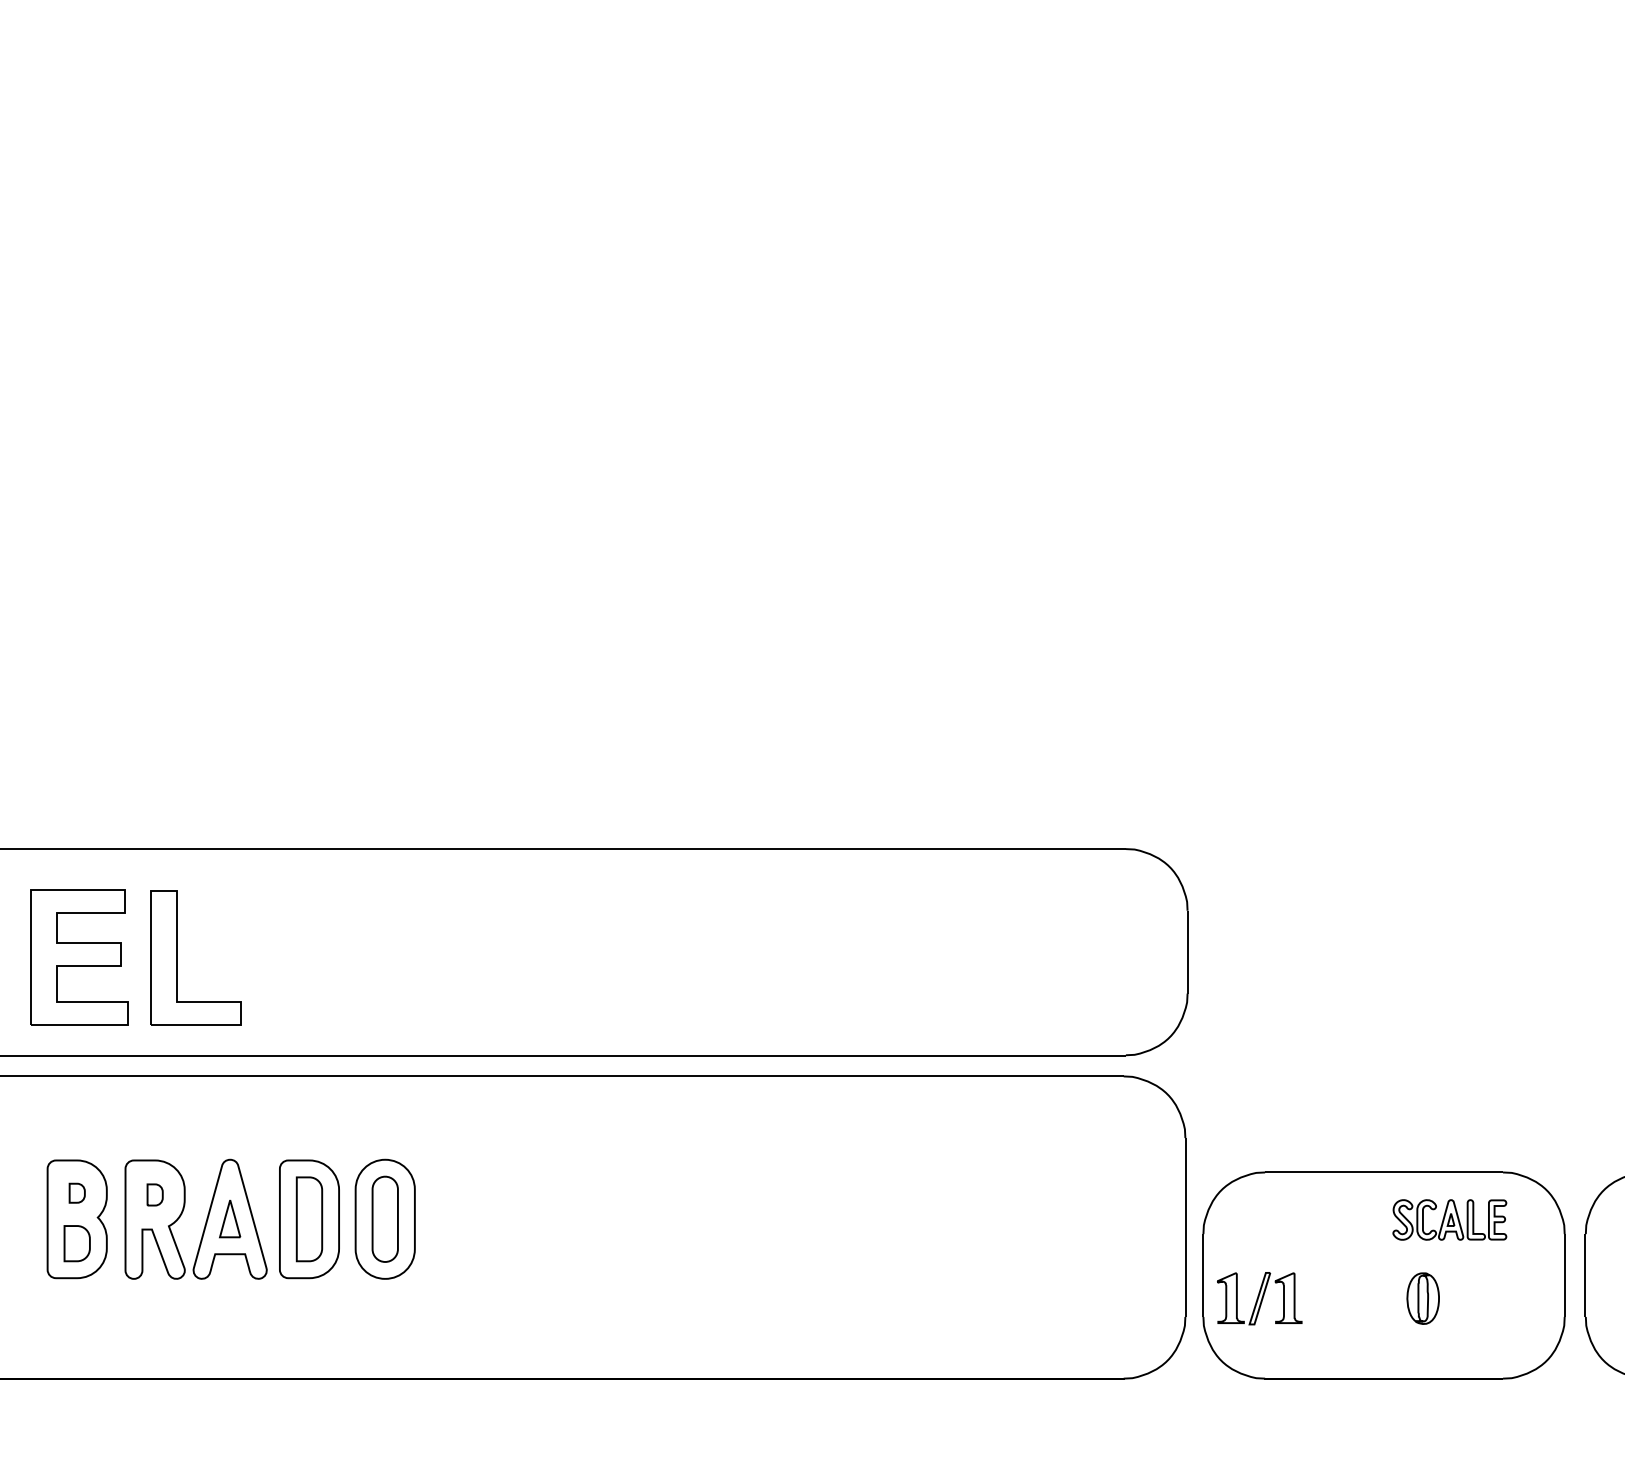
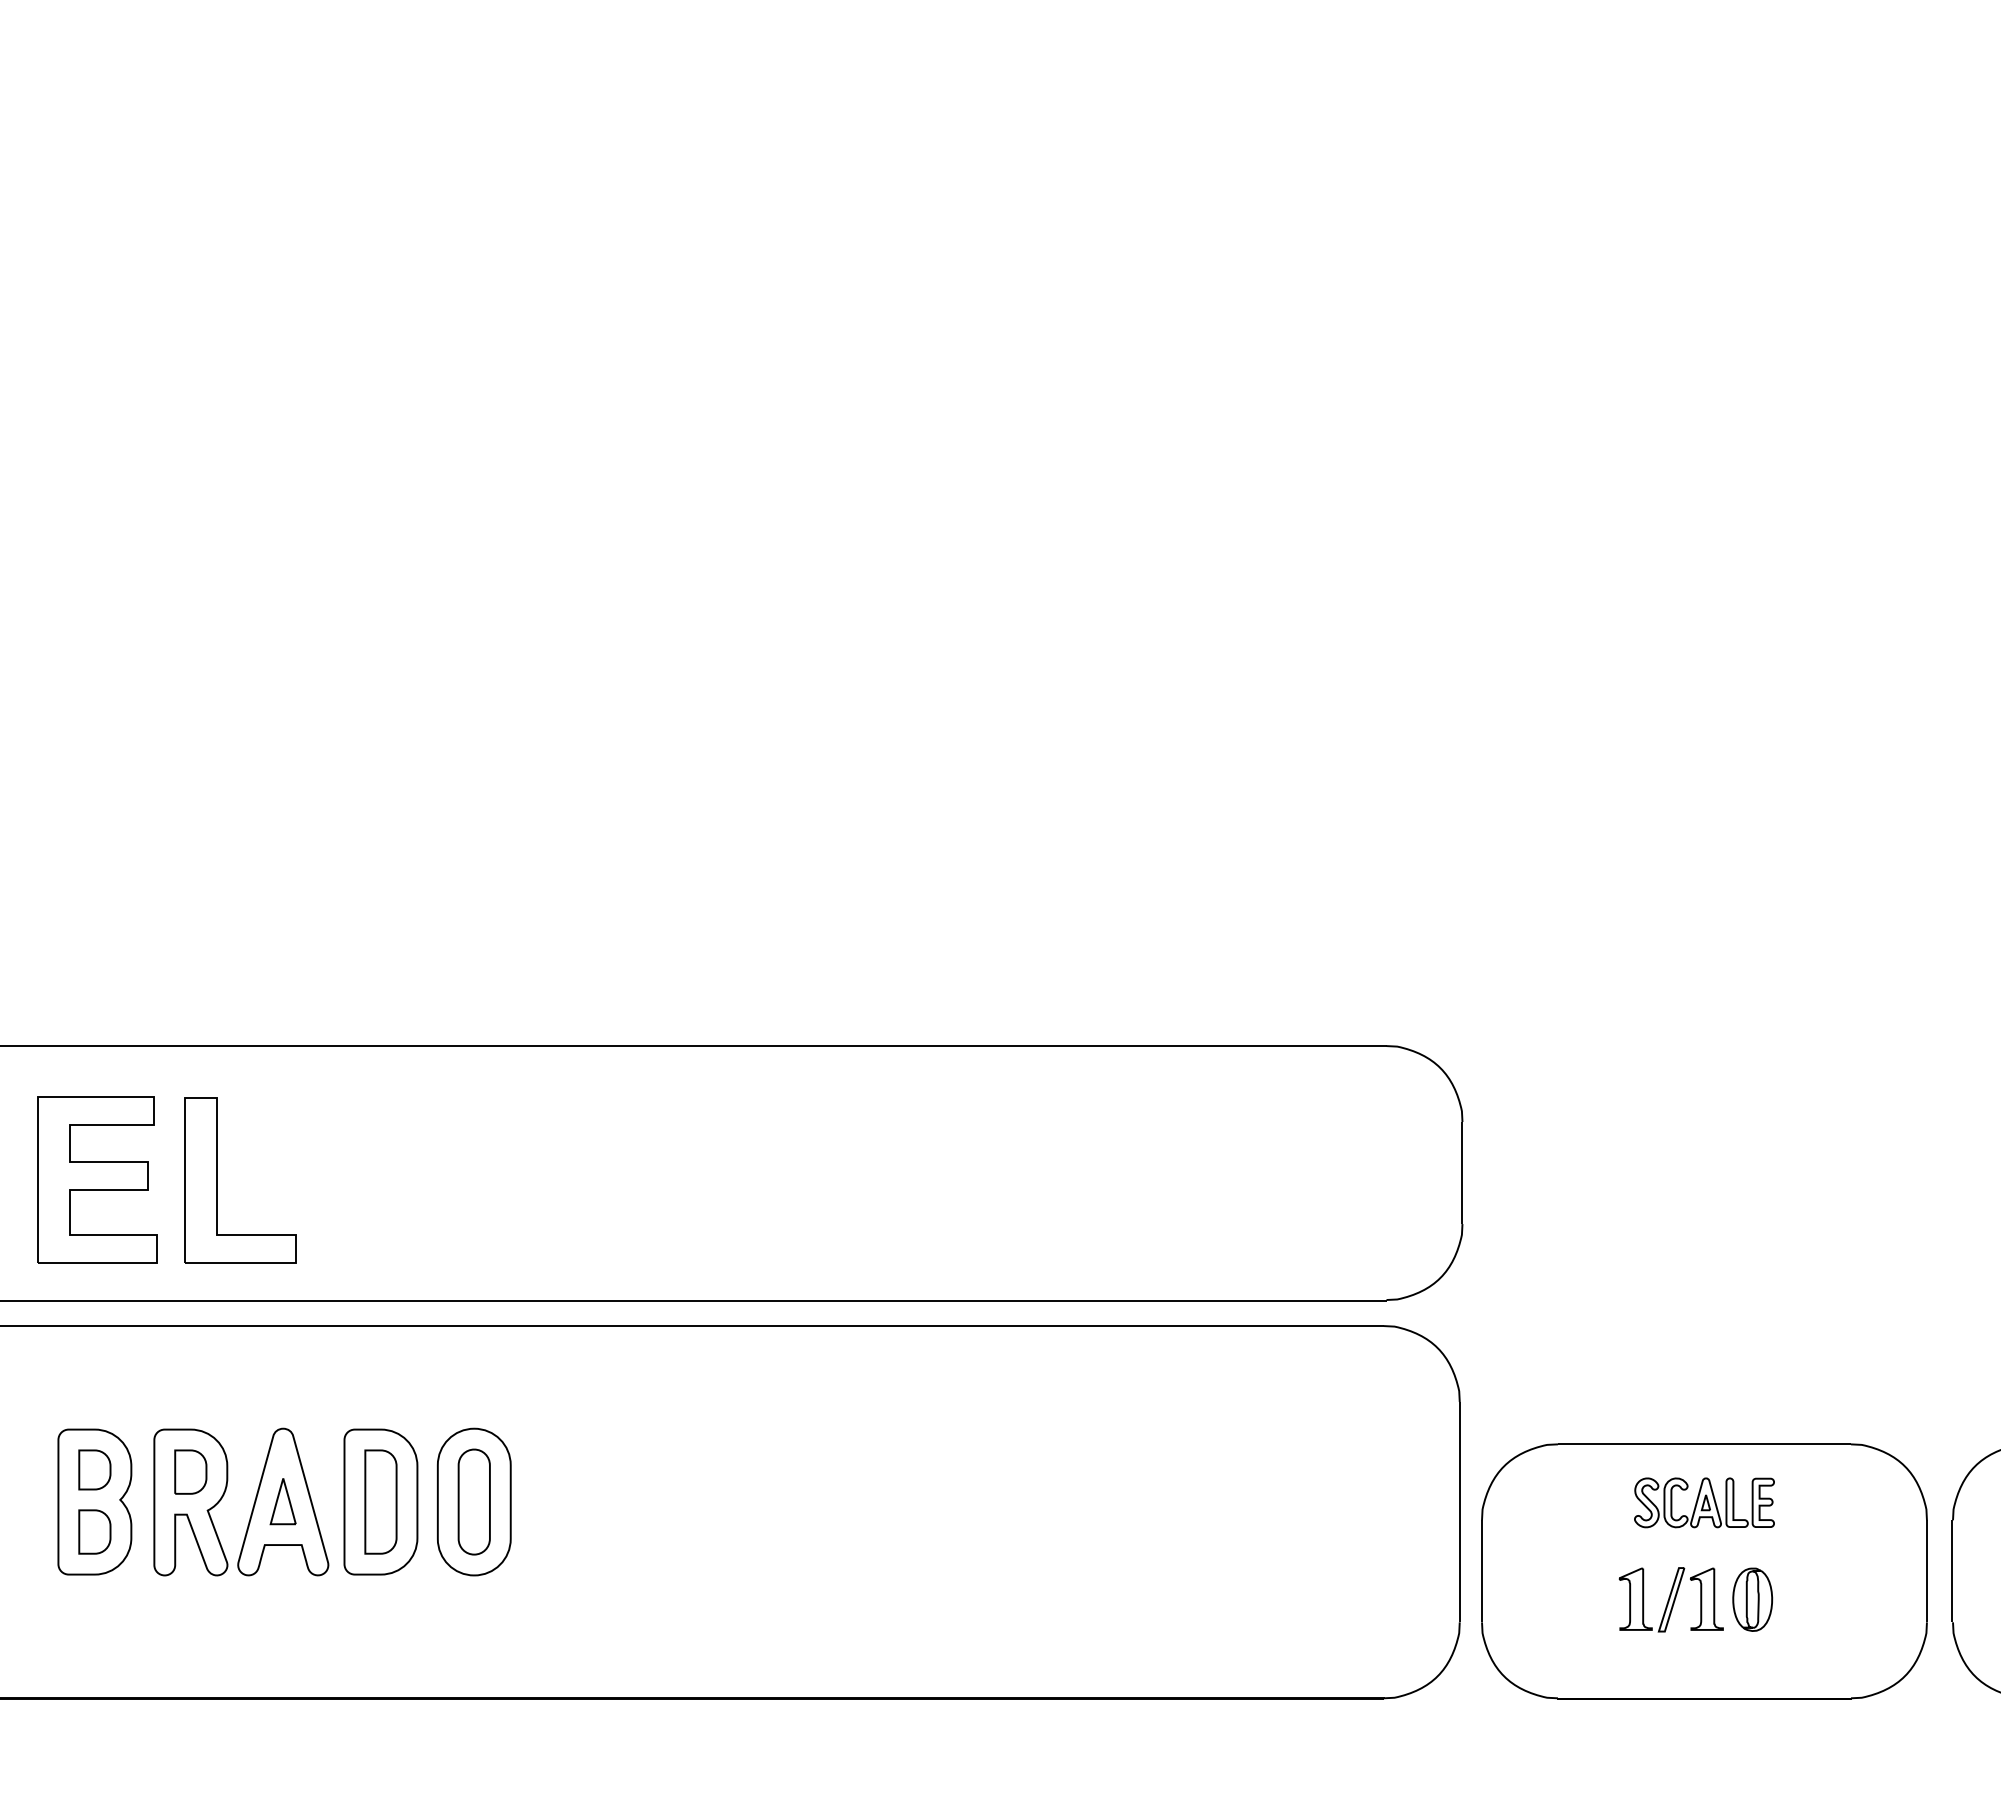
part: (76, 1192) -> (94, 1469), size x1.67
part: (154, 1194) -> (190, 1471), size x1.67
part: (1449, 1219) -> (1704, 1502), moved
part: (1259, 1298) -> (1670, 1599), moved

